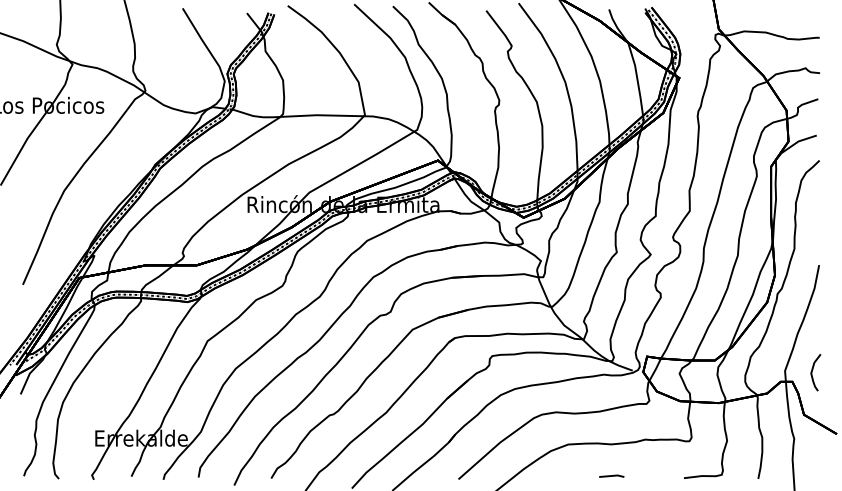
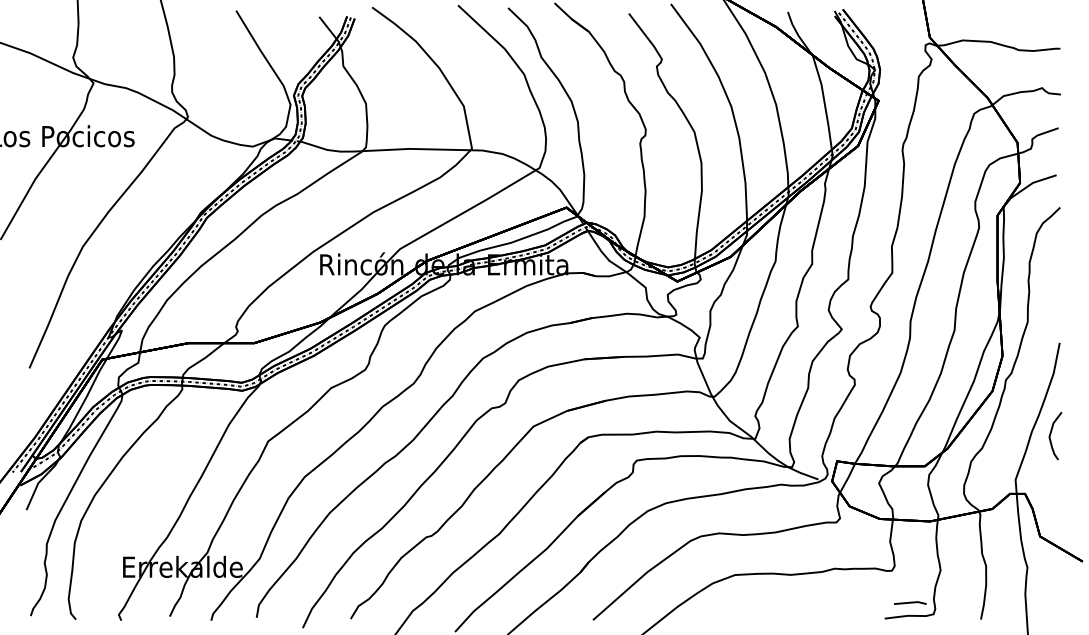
curve: (812, 371) -> (1051, 434), moved
line: (611, 475) -> (910, 602), moved

